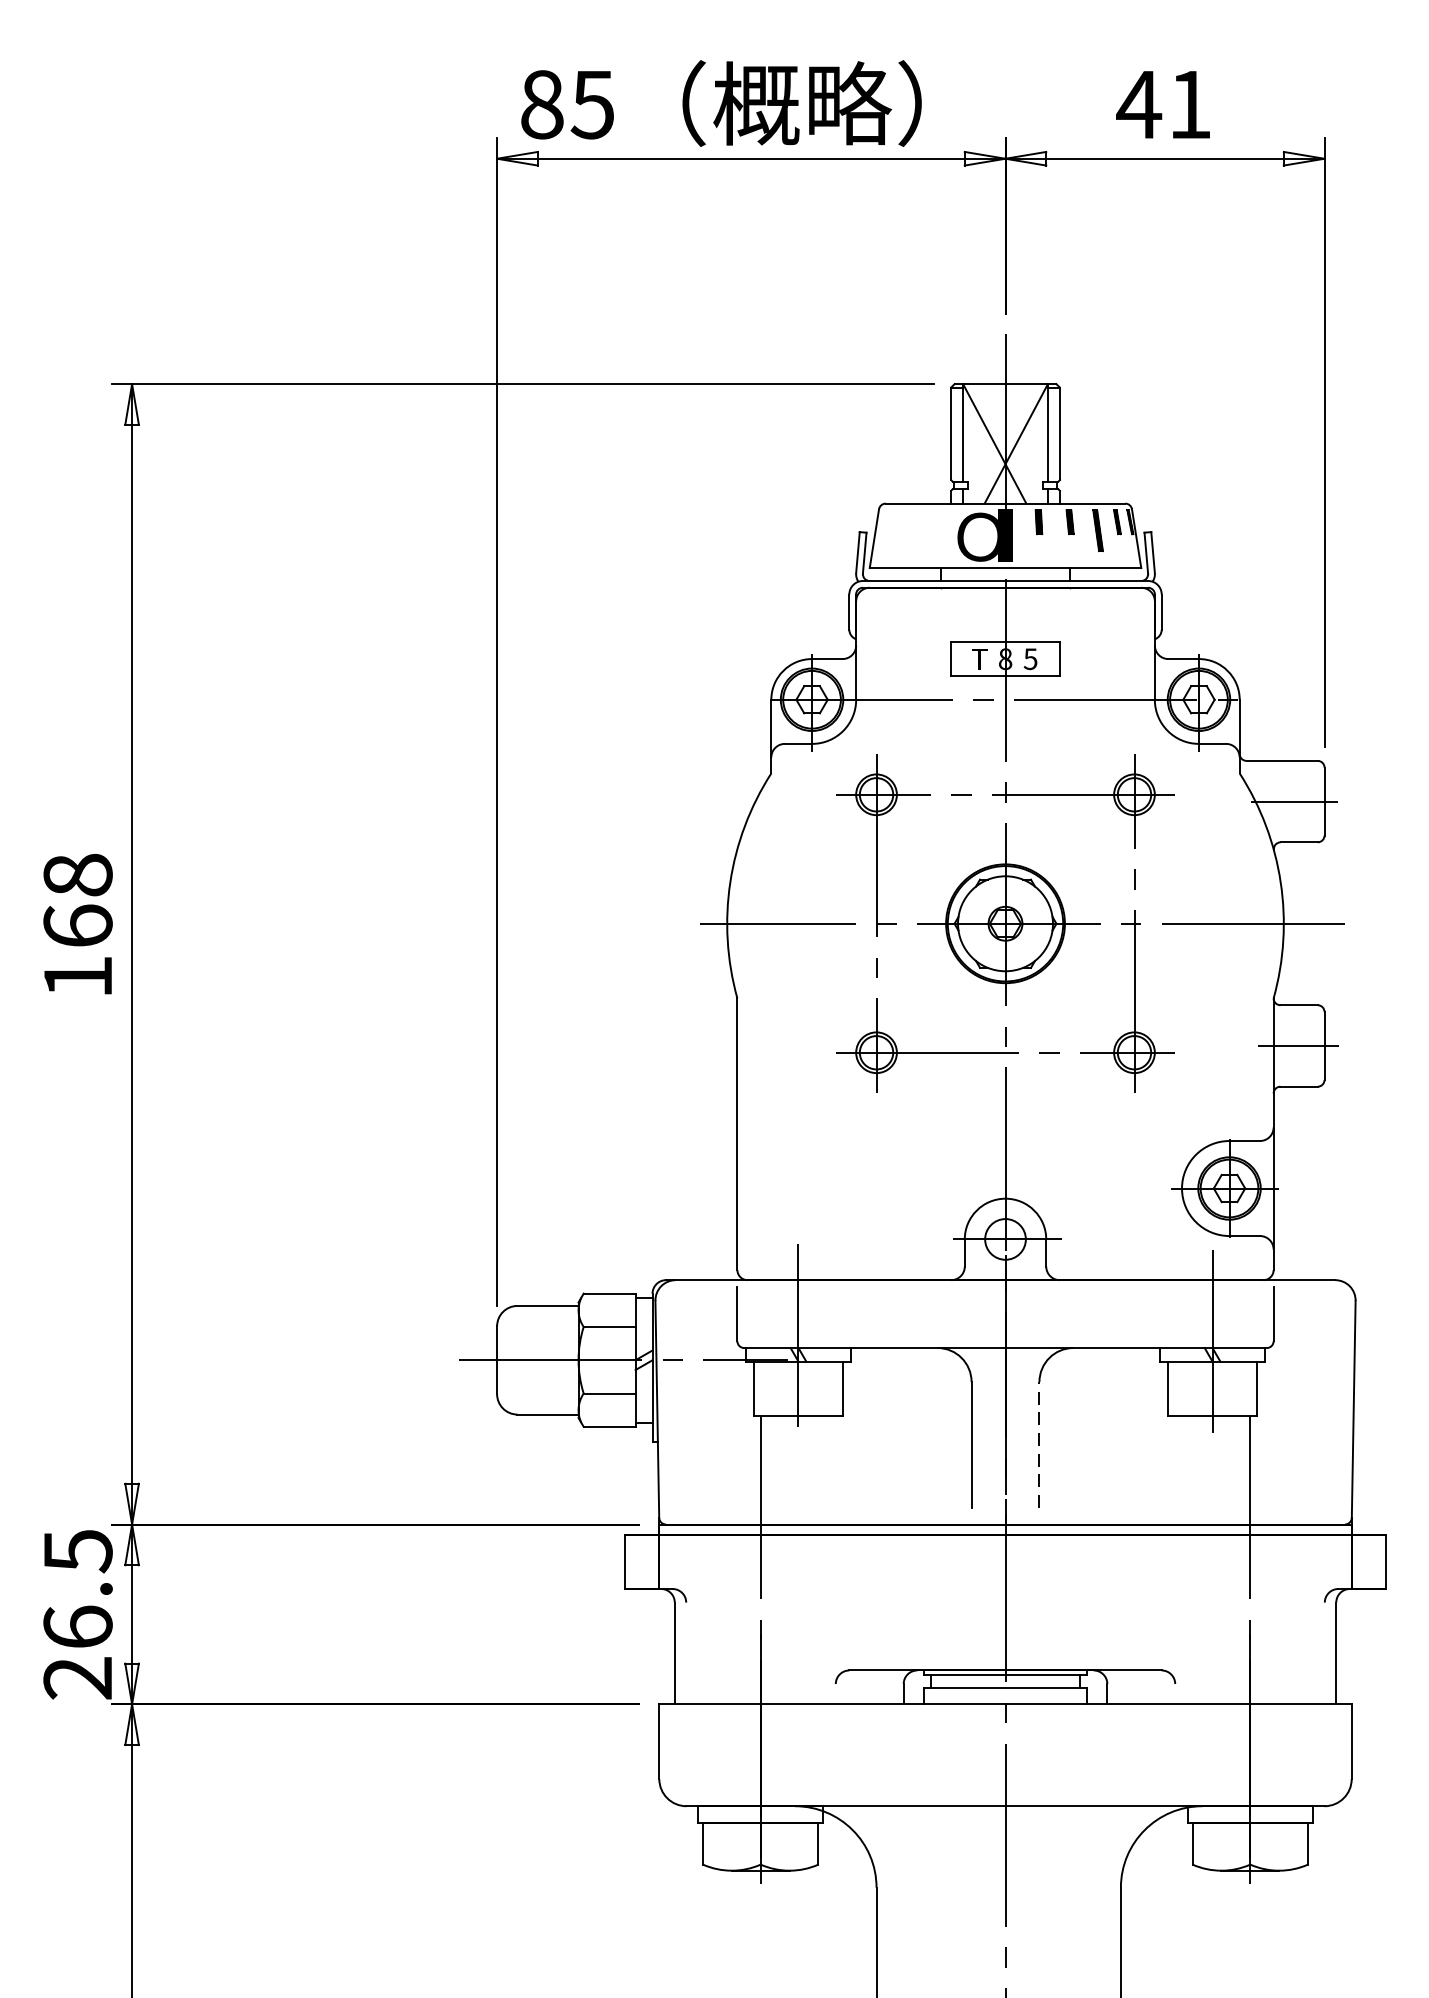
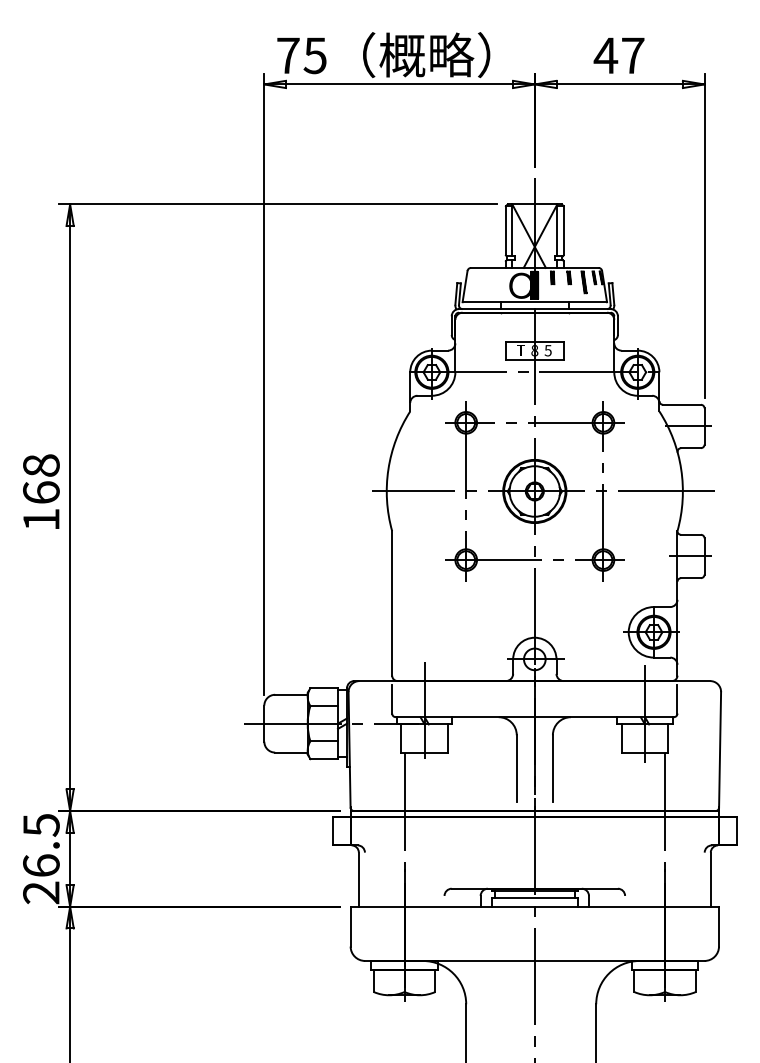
text: (542, 104) -> (288, 55), 85 -> 75
text: (1190, 104) -> (633, 55), 41 -> 47
line: (1038, 1444) -> (552, 768), dashed -> solid

